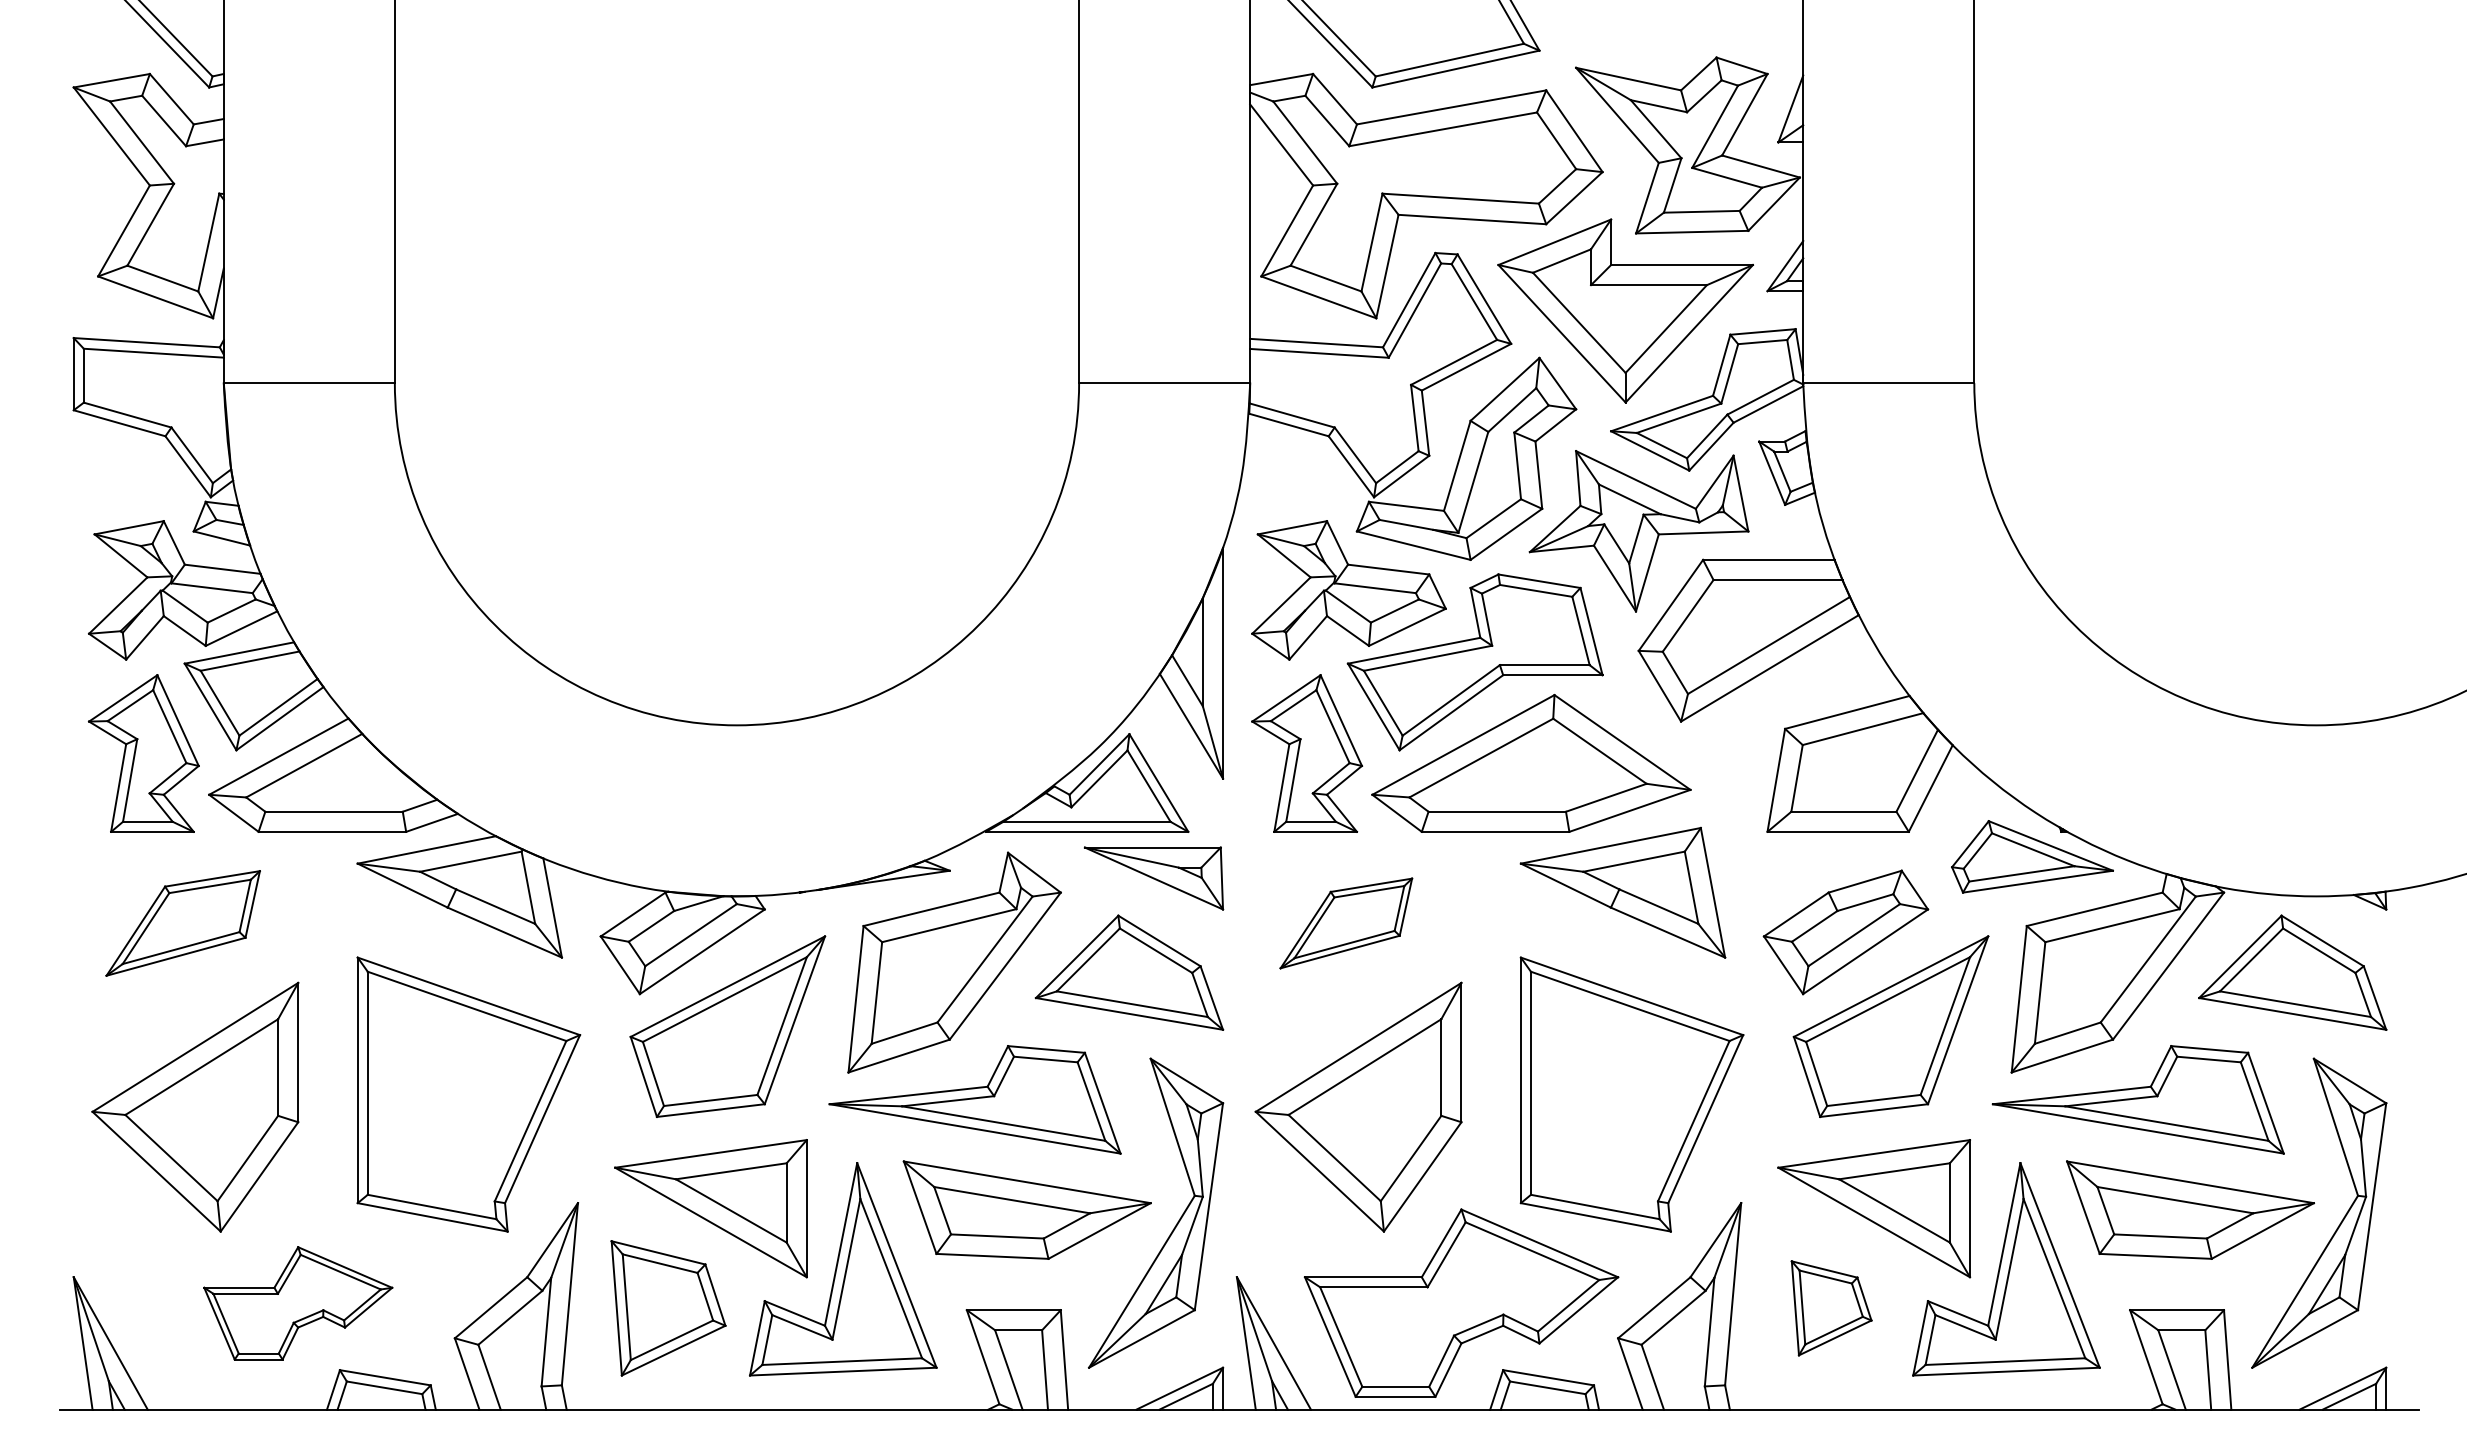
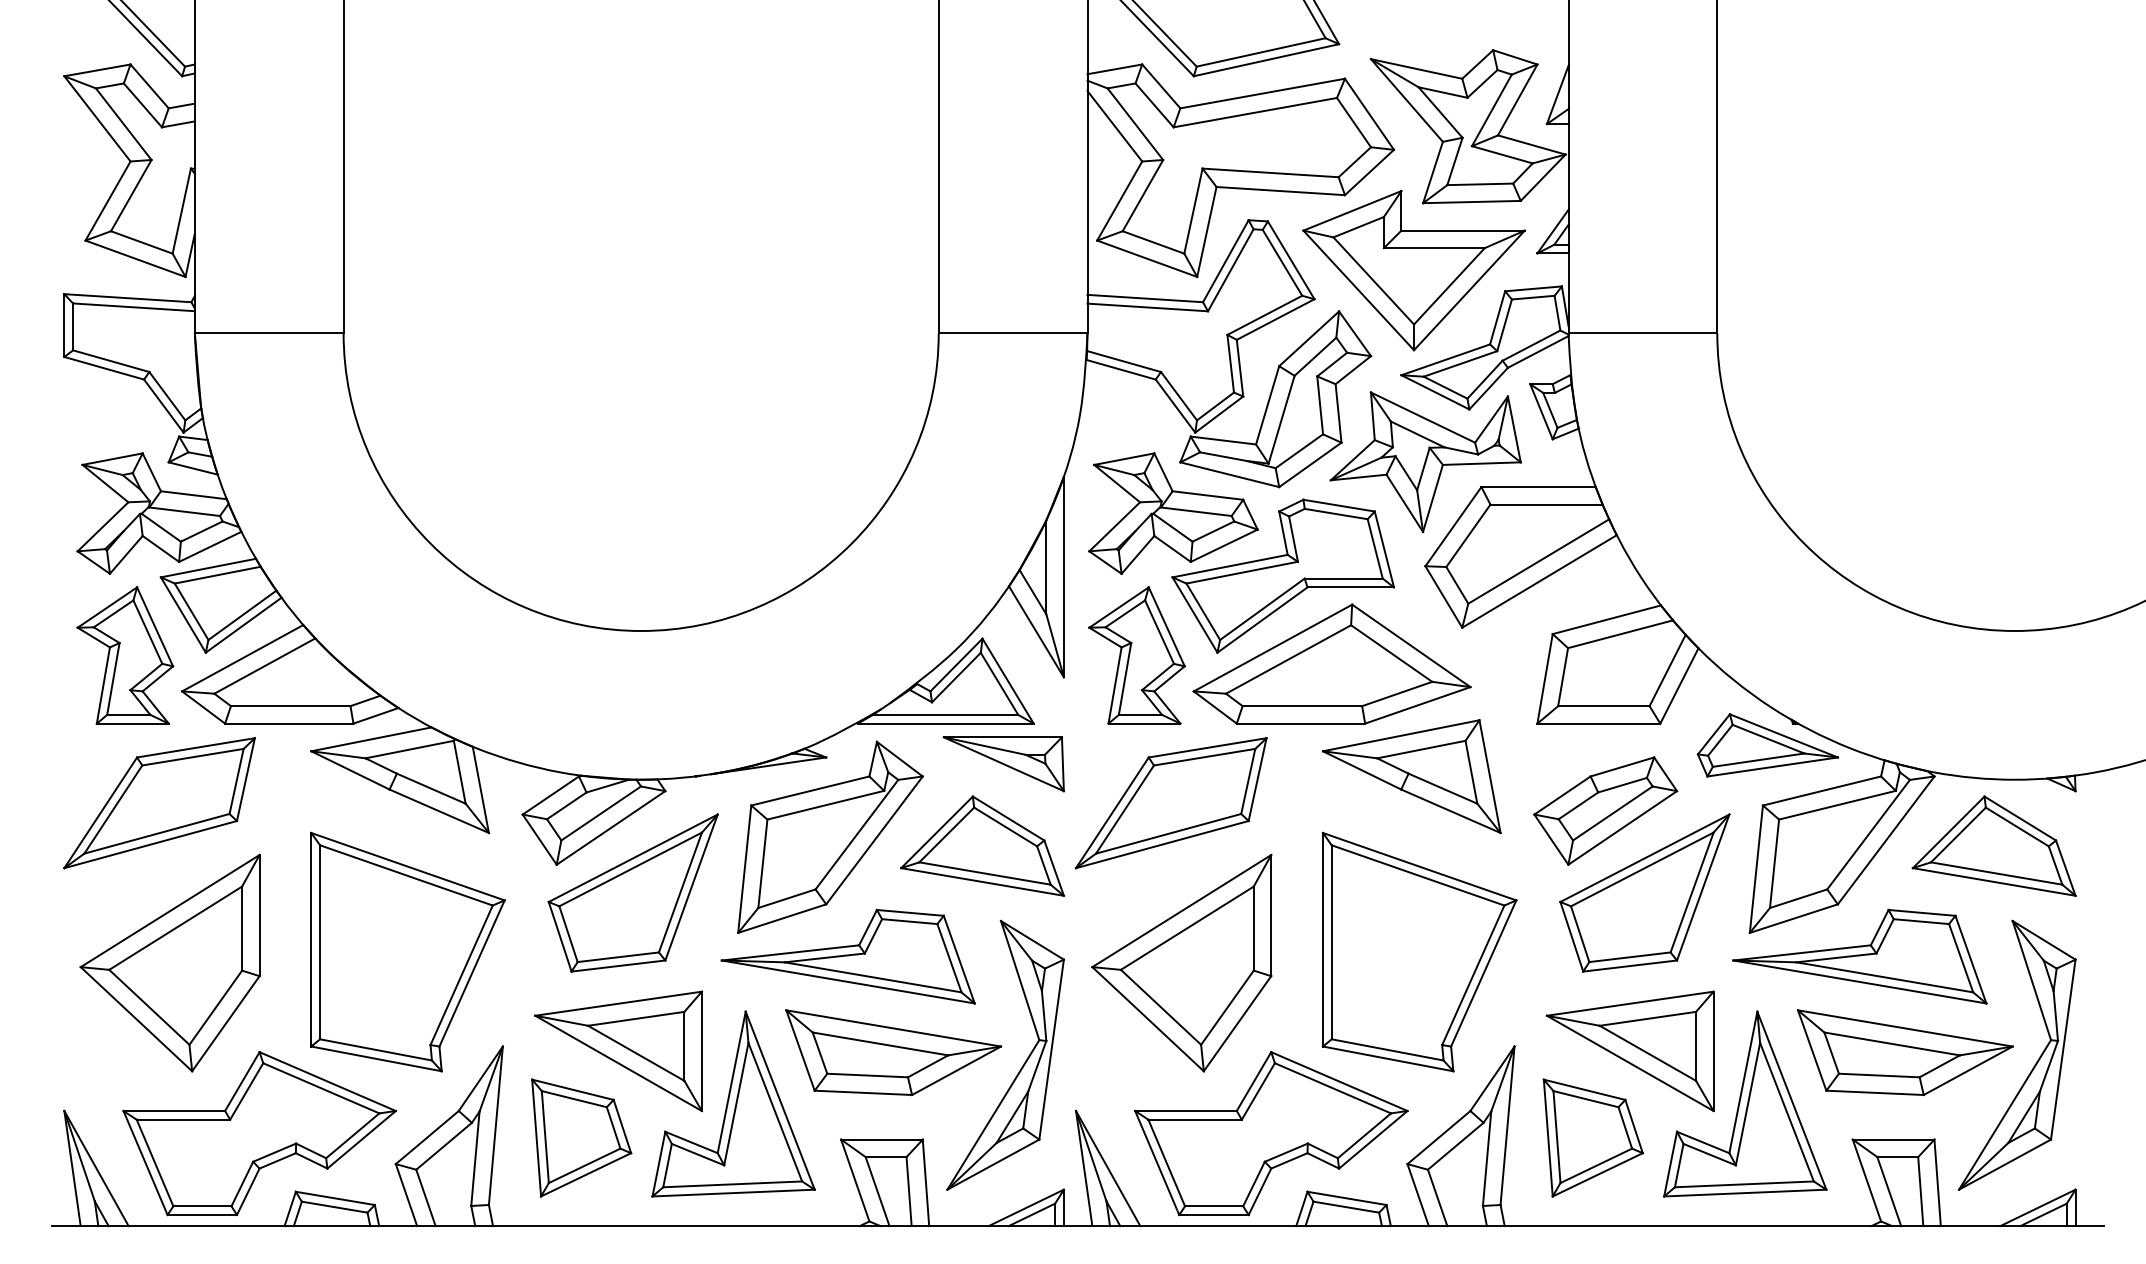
part: (183, 923) -> (159, 803), size x1.43
part: (1345, 923) -> (1170, 803), size x1.67
part: (298, 1303) -> (259, 1133), size x1.67
part: (1830, 1307) -> (1592, 1137), size x1.43

